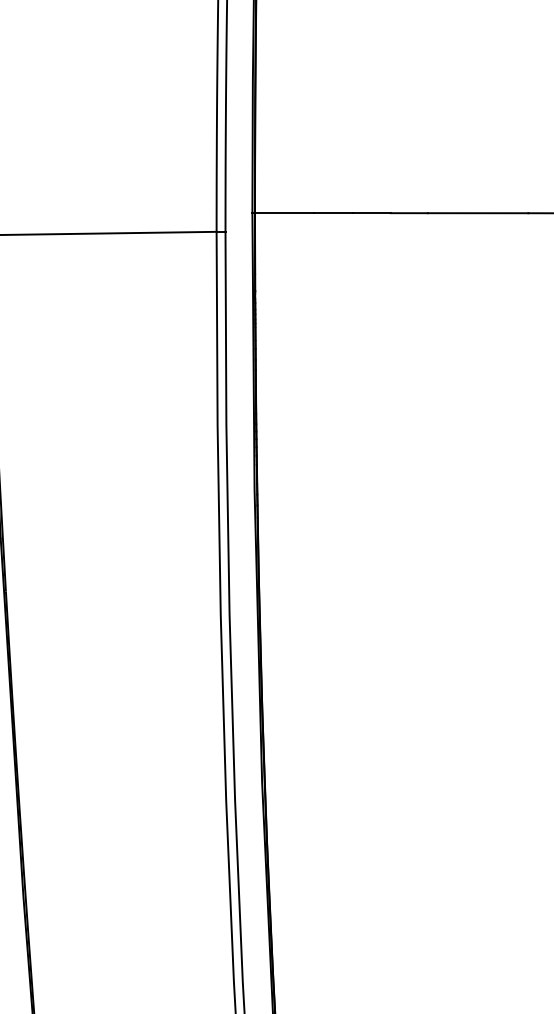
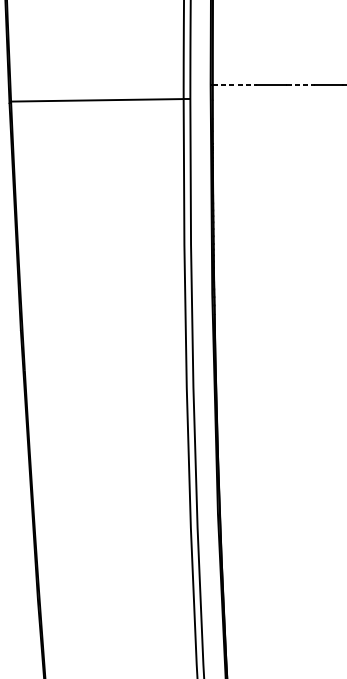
line: (284, 213) -> (234, 85), solid -> dashed
line: (371, 213) -> (300, 85), solid -> dashed

